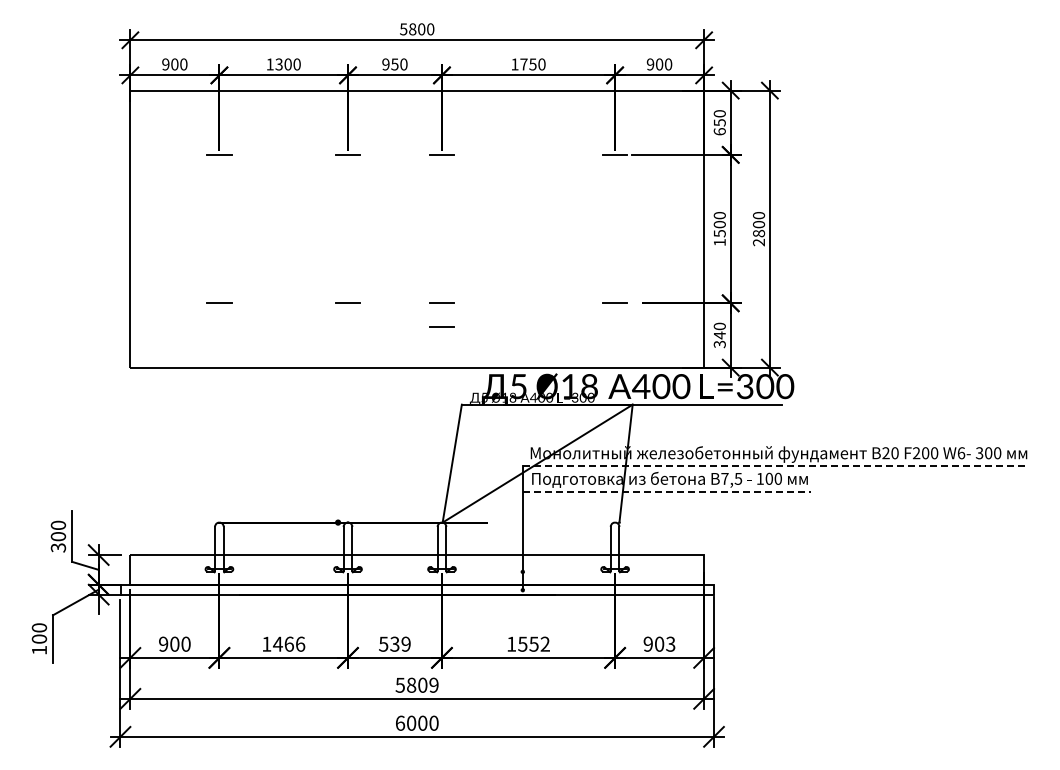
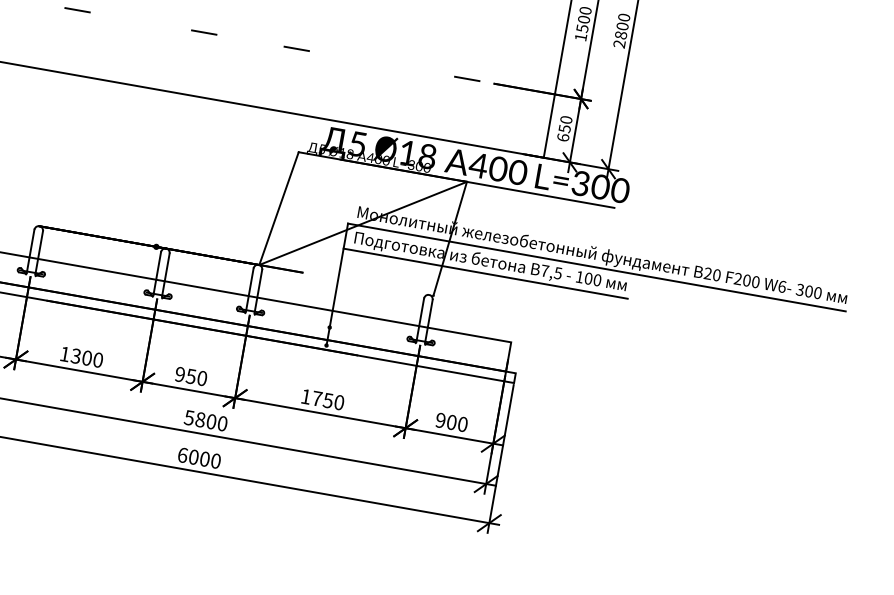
line: (441, 326) -> (292, 71), removed
text: (719, 339) -> (563, 132), 340 -> 650
line: (775, 466) -> (596, 267), dashed -> solid
line: (667, 491) -> (486, 273), dashed -> solid
text: (289, 643) -> (87, 357), 1466 -> 1300
text: (394, 643) -> (190, 375), 539 -> 950
text: (533, 643) -> (327, 399), 1552 -> 1750
text: (670, 643) -> (462, 423), 903 -> 900
text: (433, 684) -> (222, 422), 5809 -> 5800

